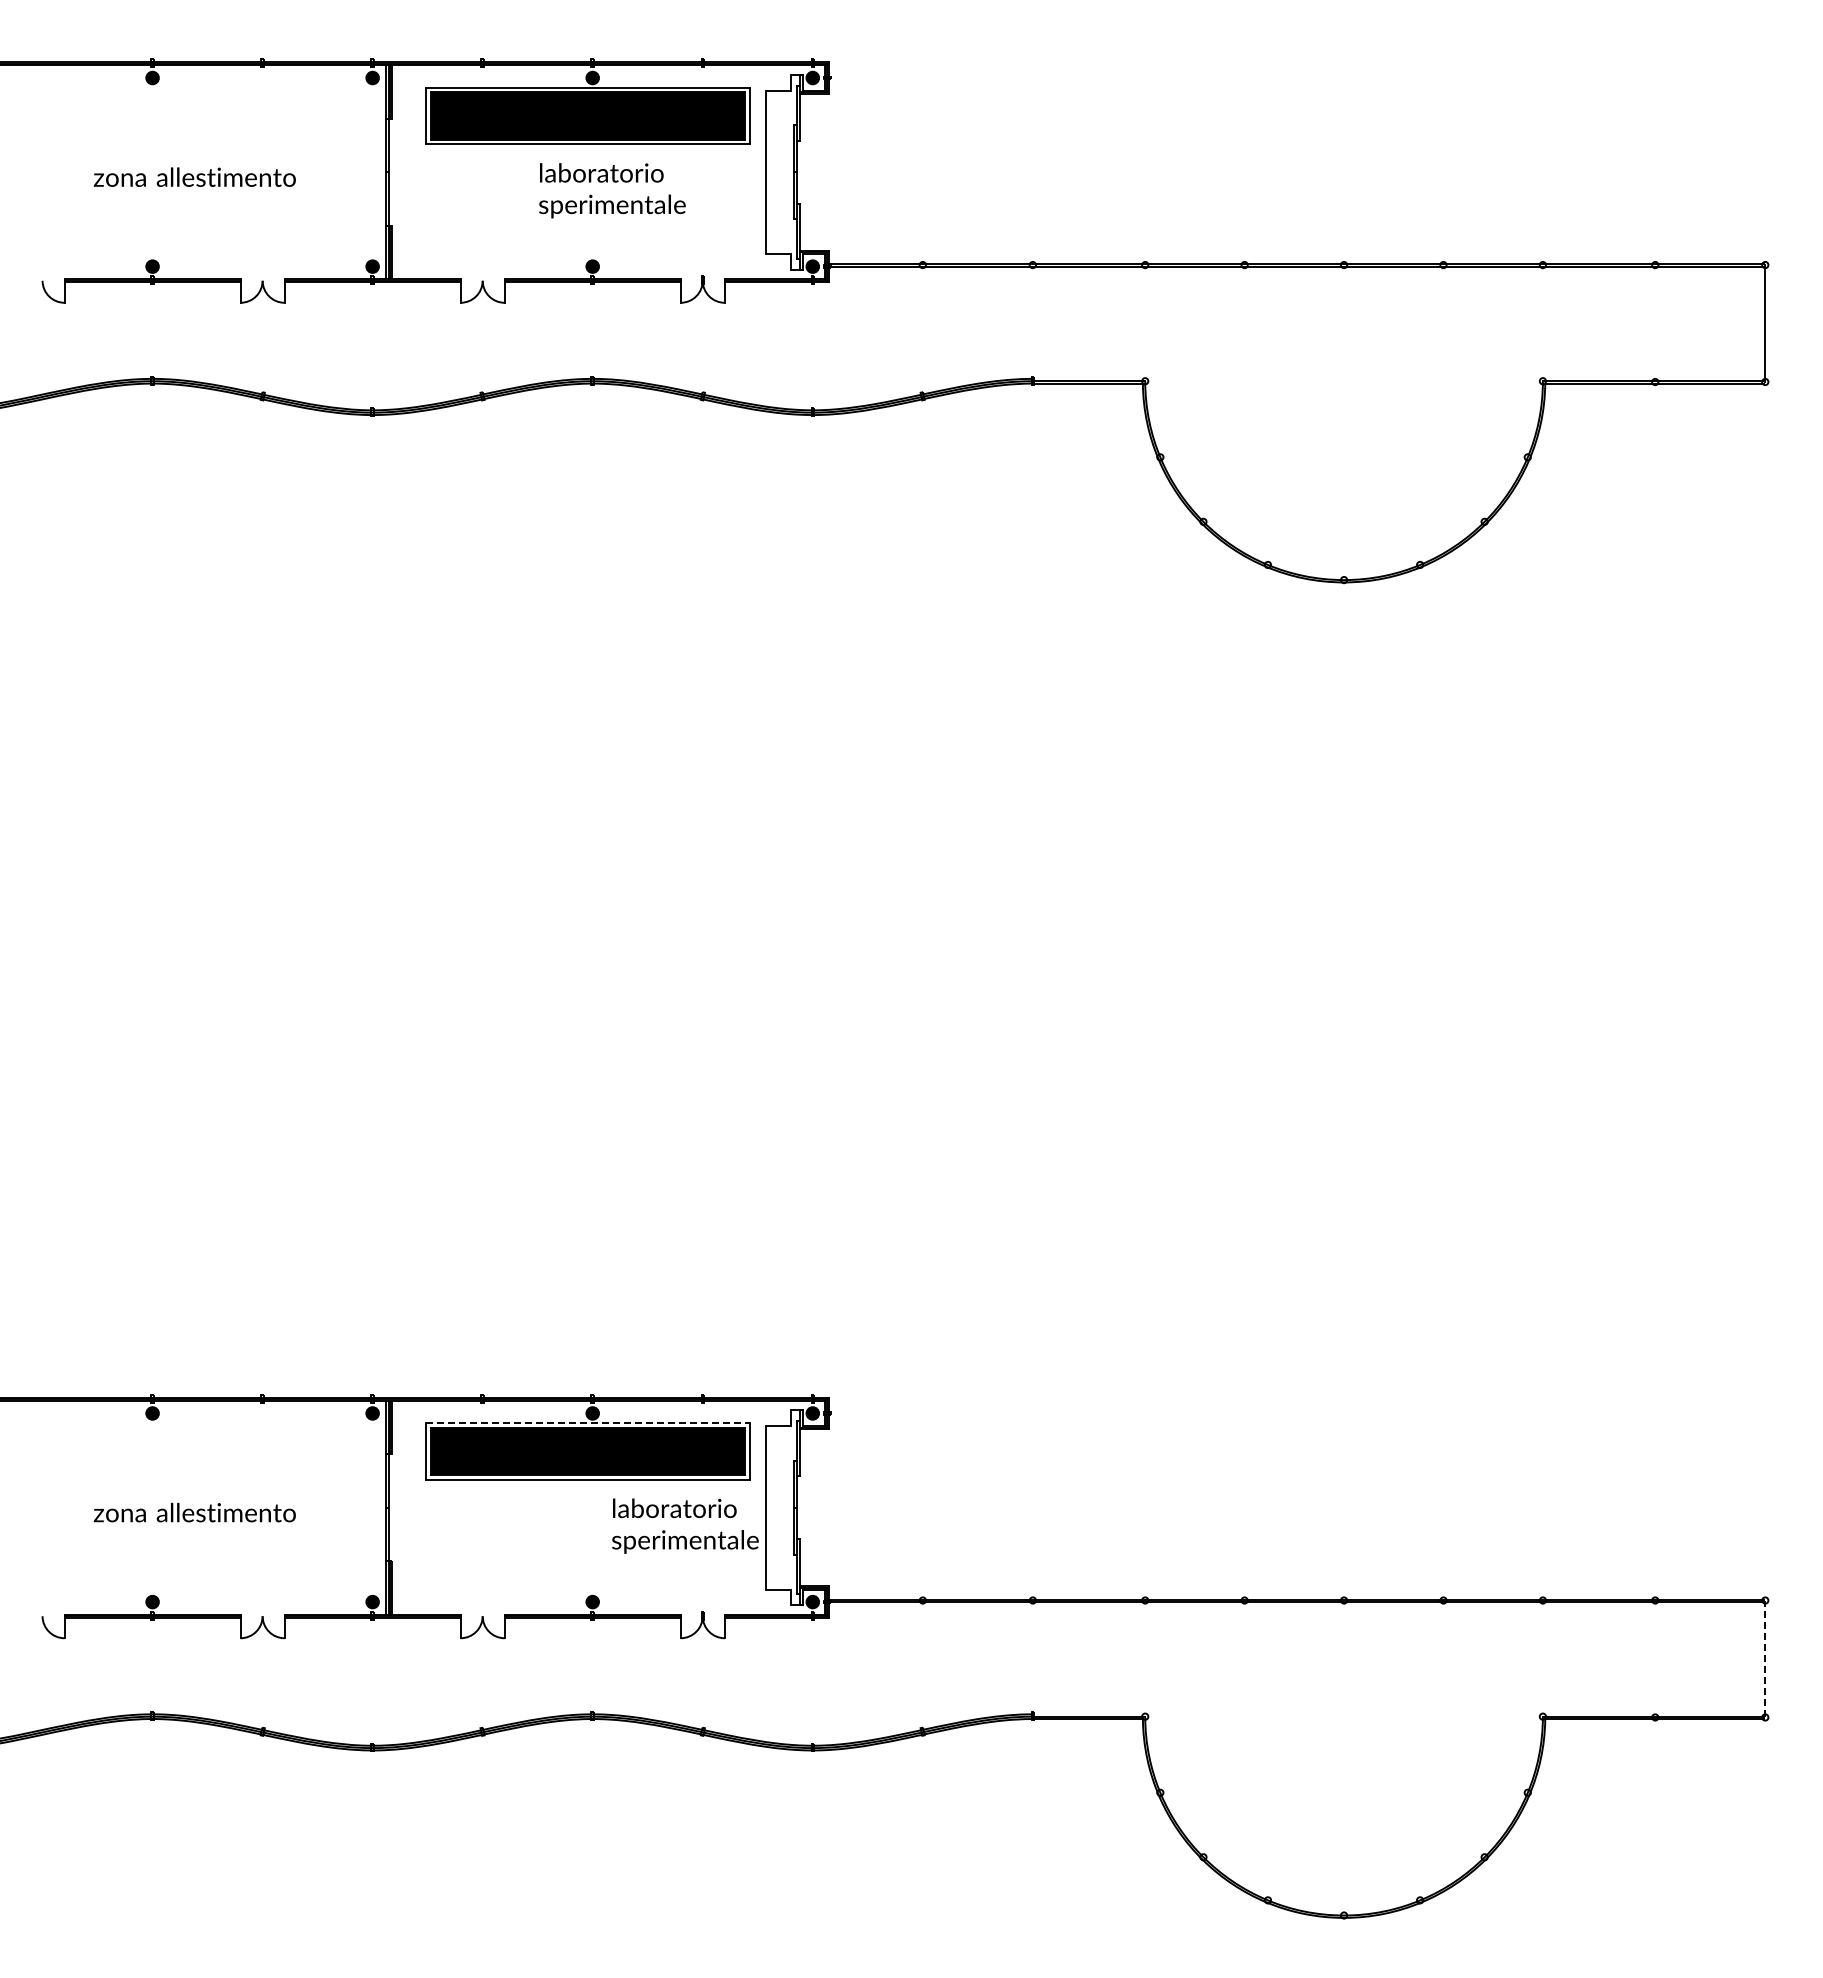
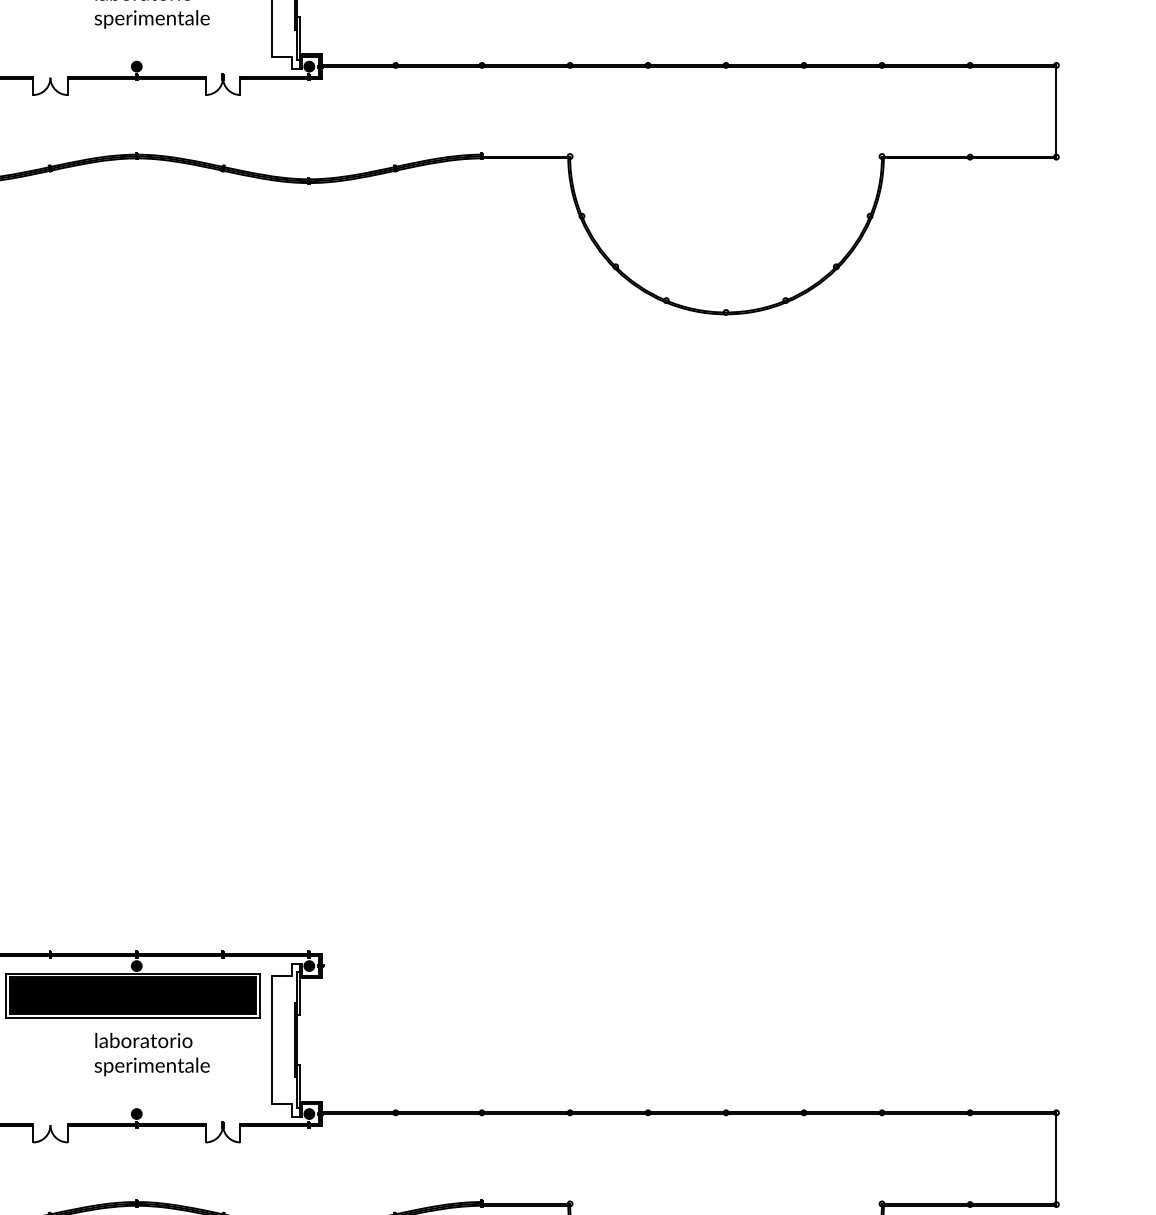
line: (588, 1423) -> (133, 973), dashed -> solid
text: (685, 1525) -> (152, 1053), moved
line: (1765, 1658) -> (1056, 1158), dashed -> solid

